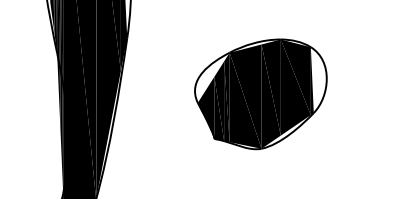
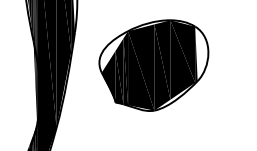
part: (260, 93) -> (153, 65), size x1.4

